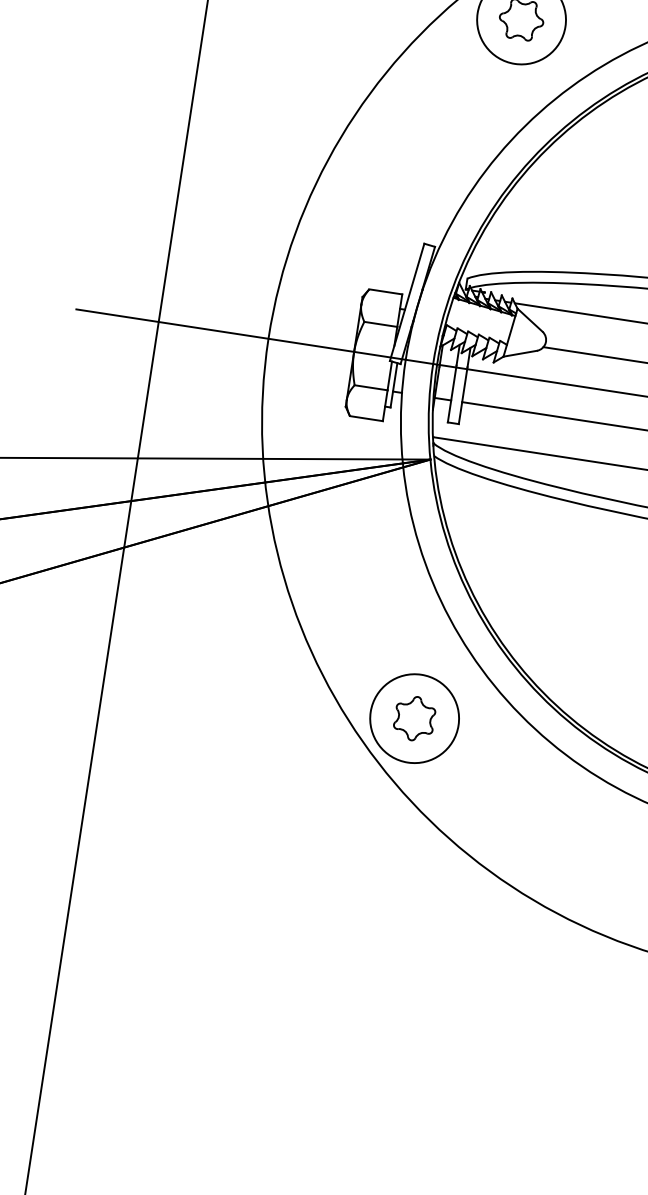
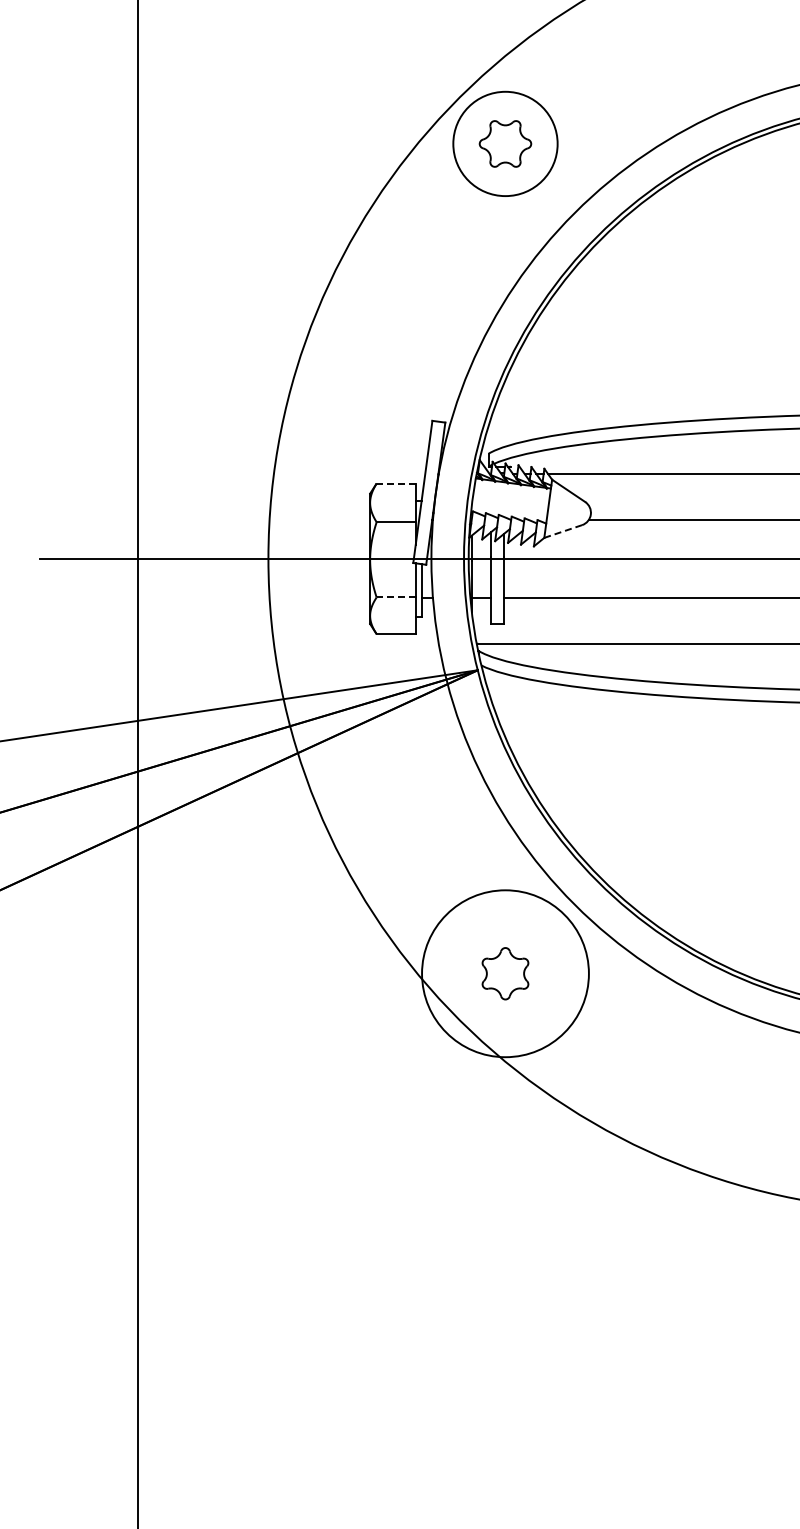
line: (386, 291) -> (396, 483), solid -> dashed
line: (520, 353) -> (563, 531), solid -> dashed
line: (371, 387) -> (396, 597), solid -> dashed
circle: (414, 718) -> (505, 973), size x1.6

